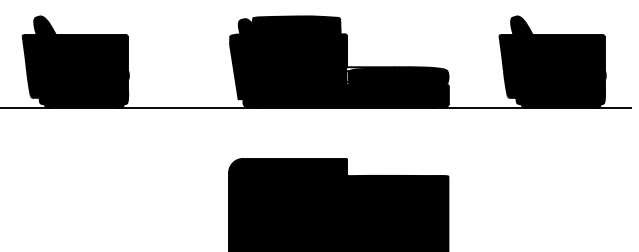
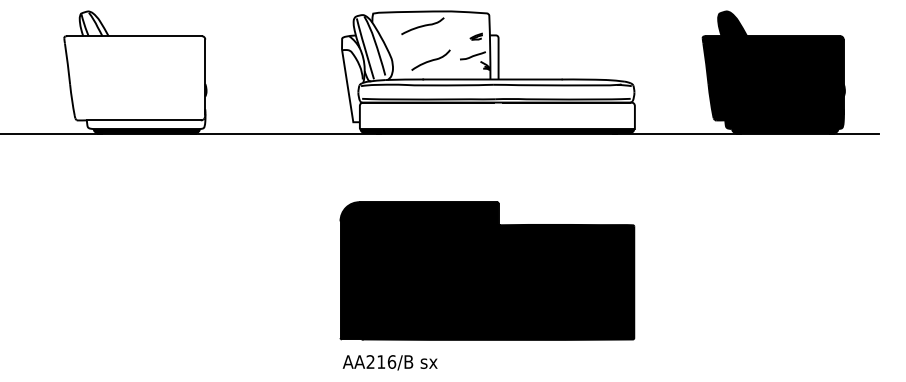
fill: (75, 60) -> (135, 70), removed
fill: (339, 60) -> (488, 70), removed

